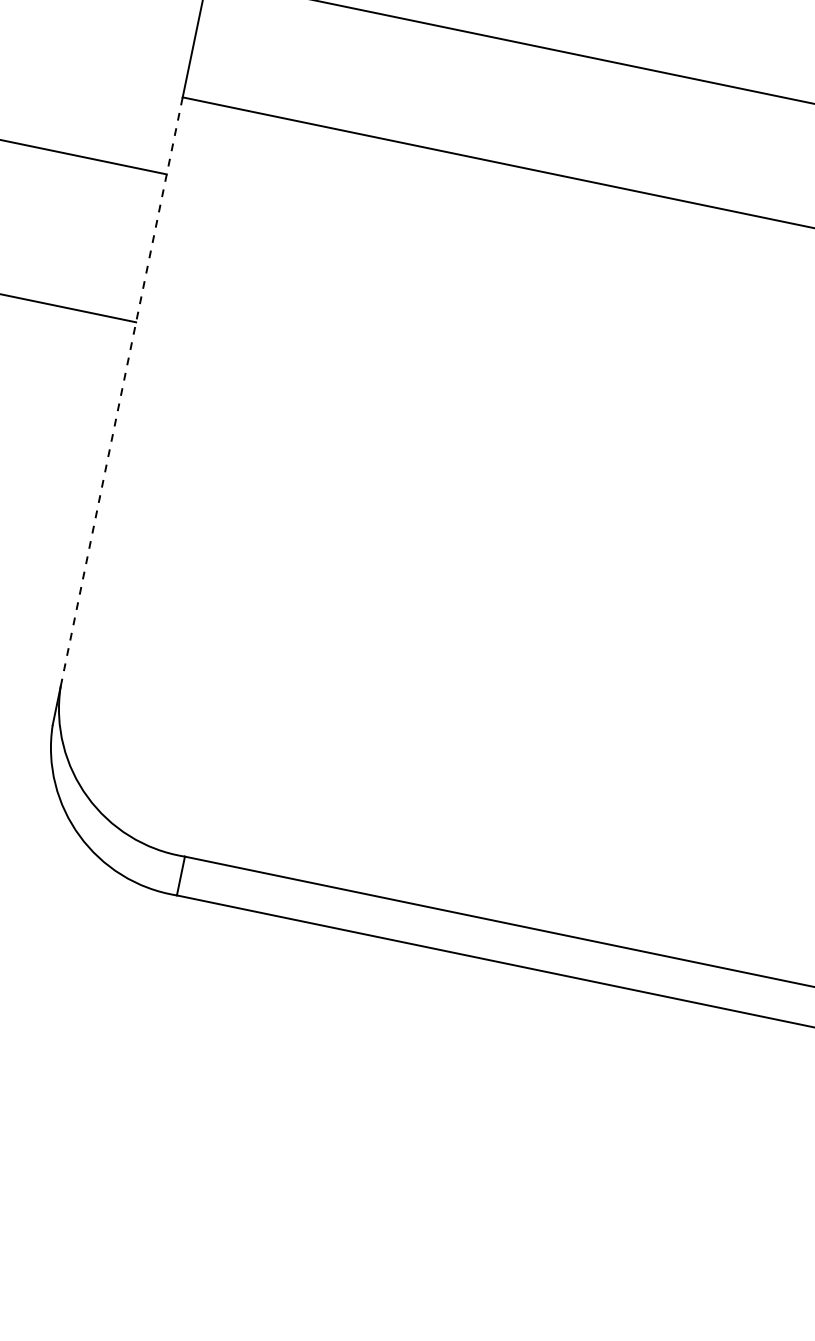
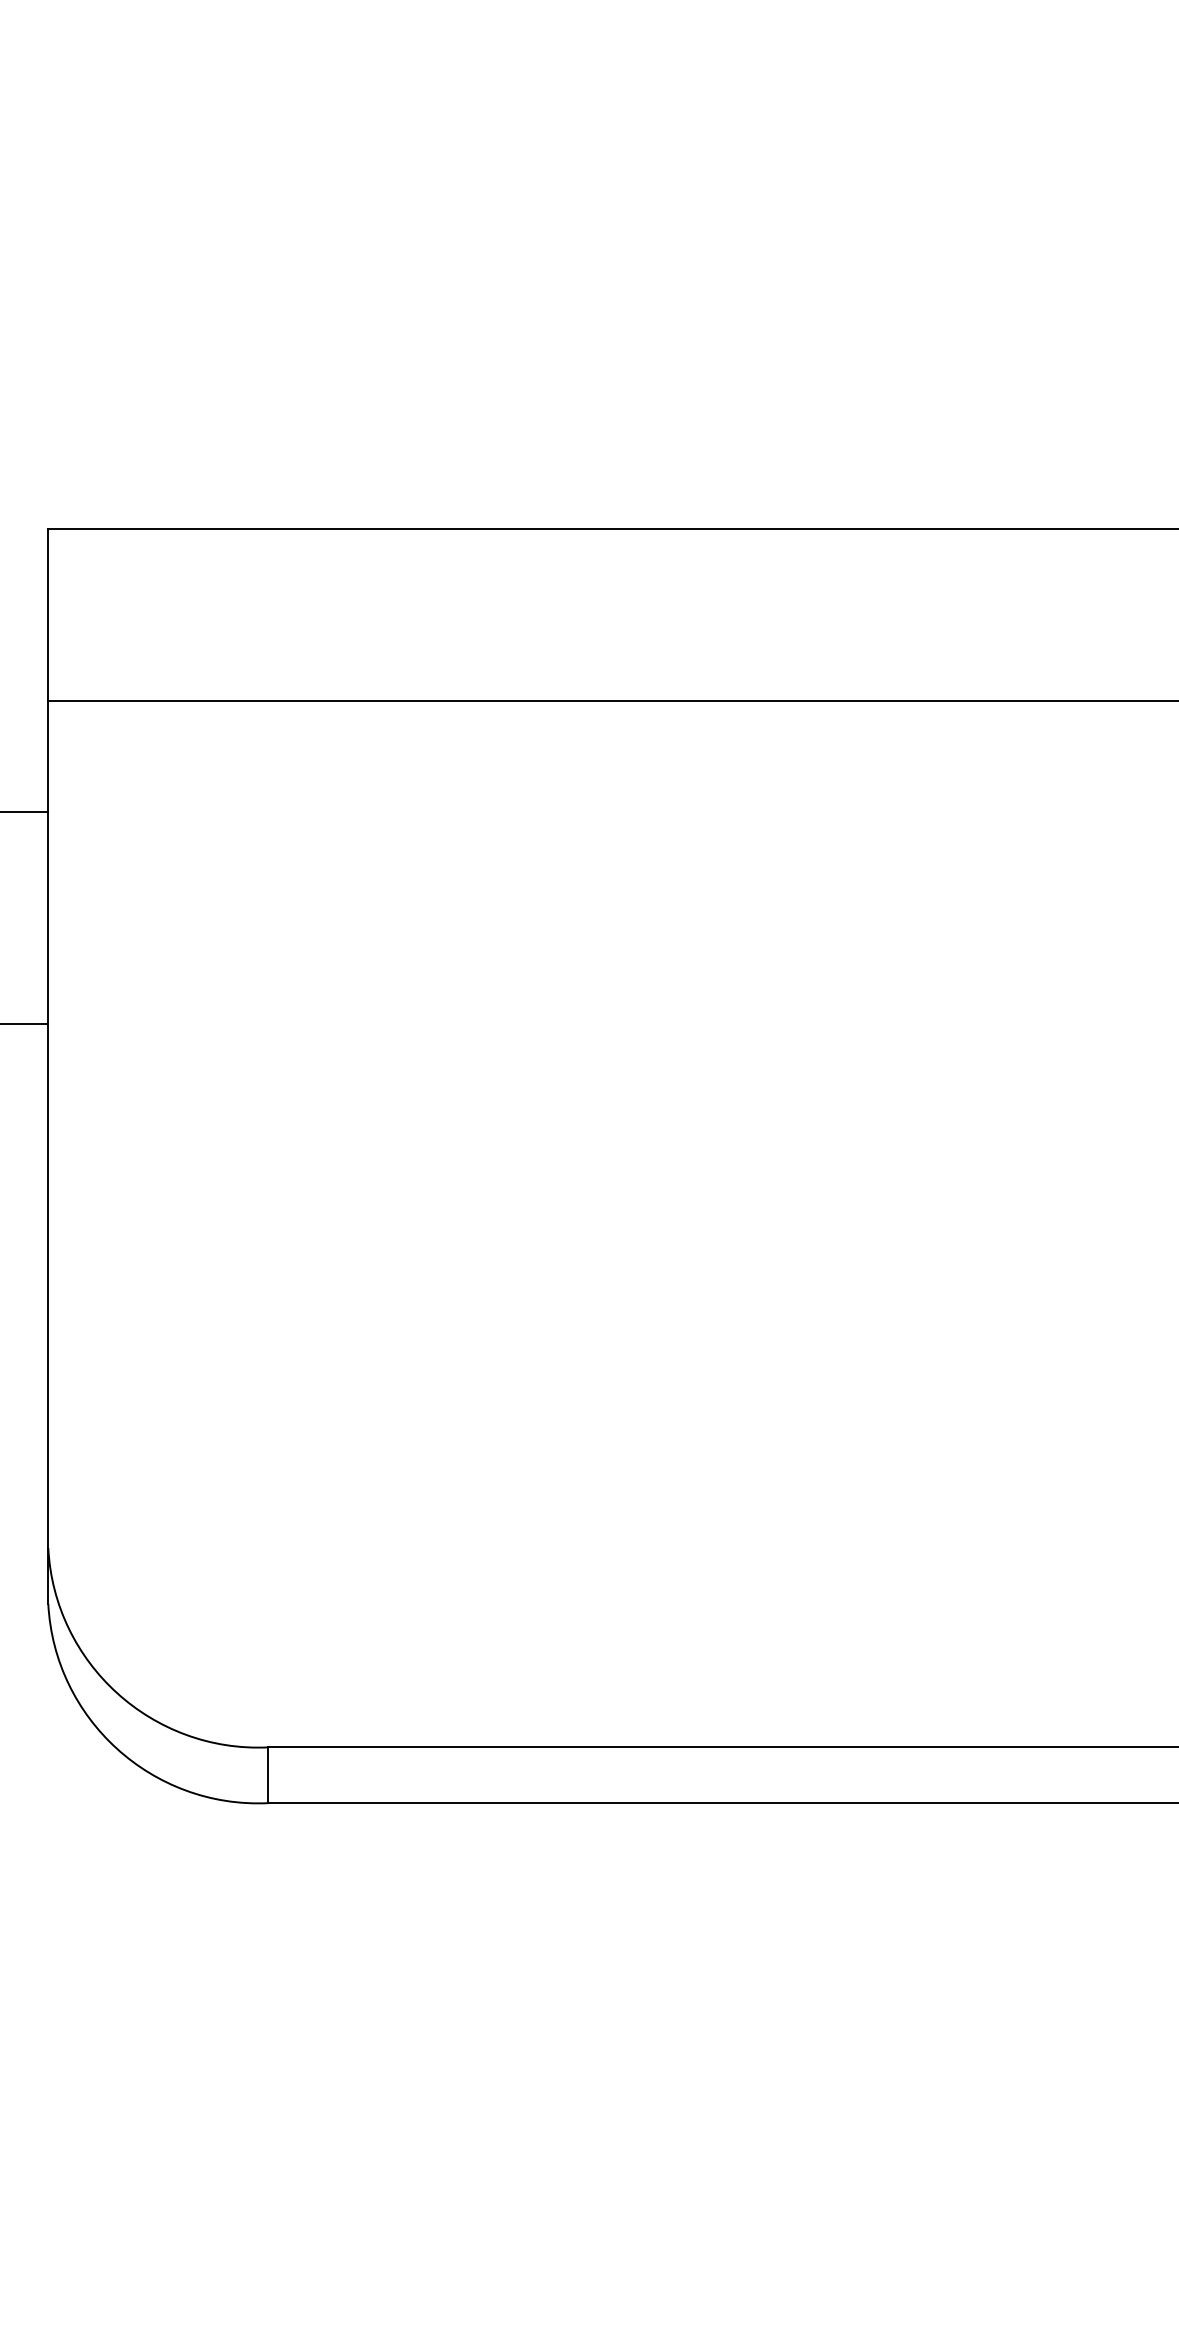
line: (121, 391) -> (48, 1124), dashed -> solid

